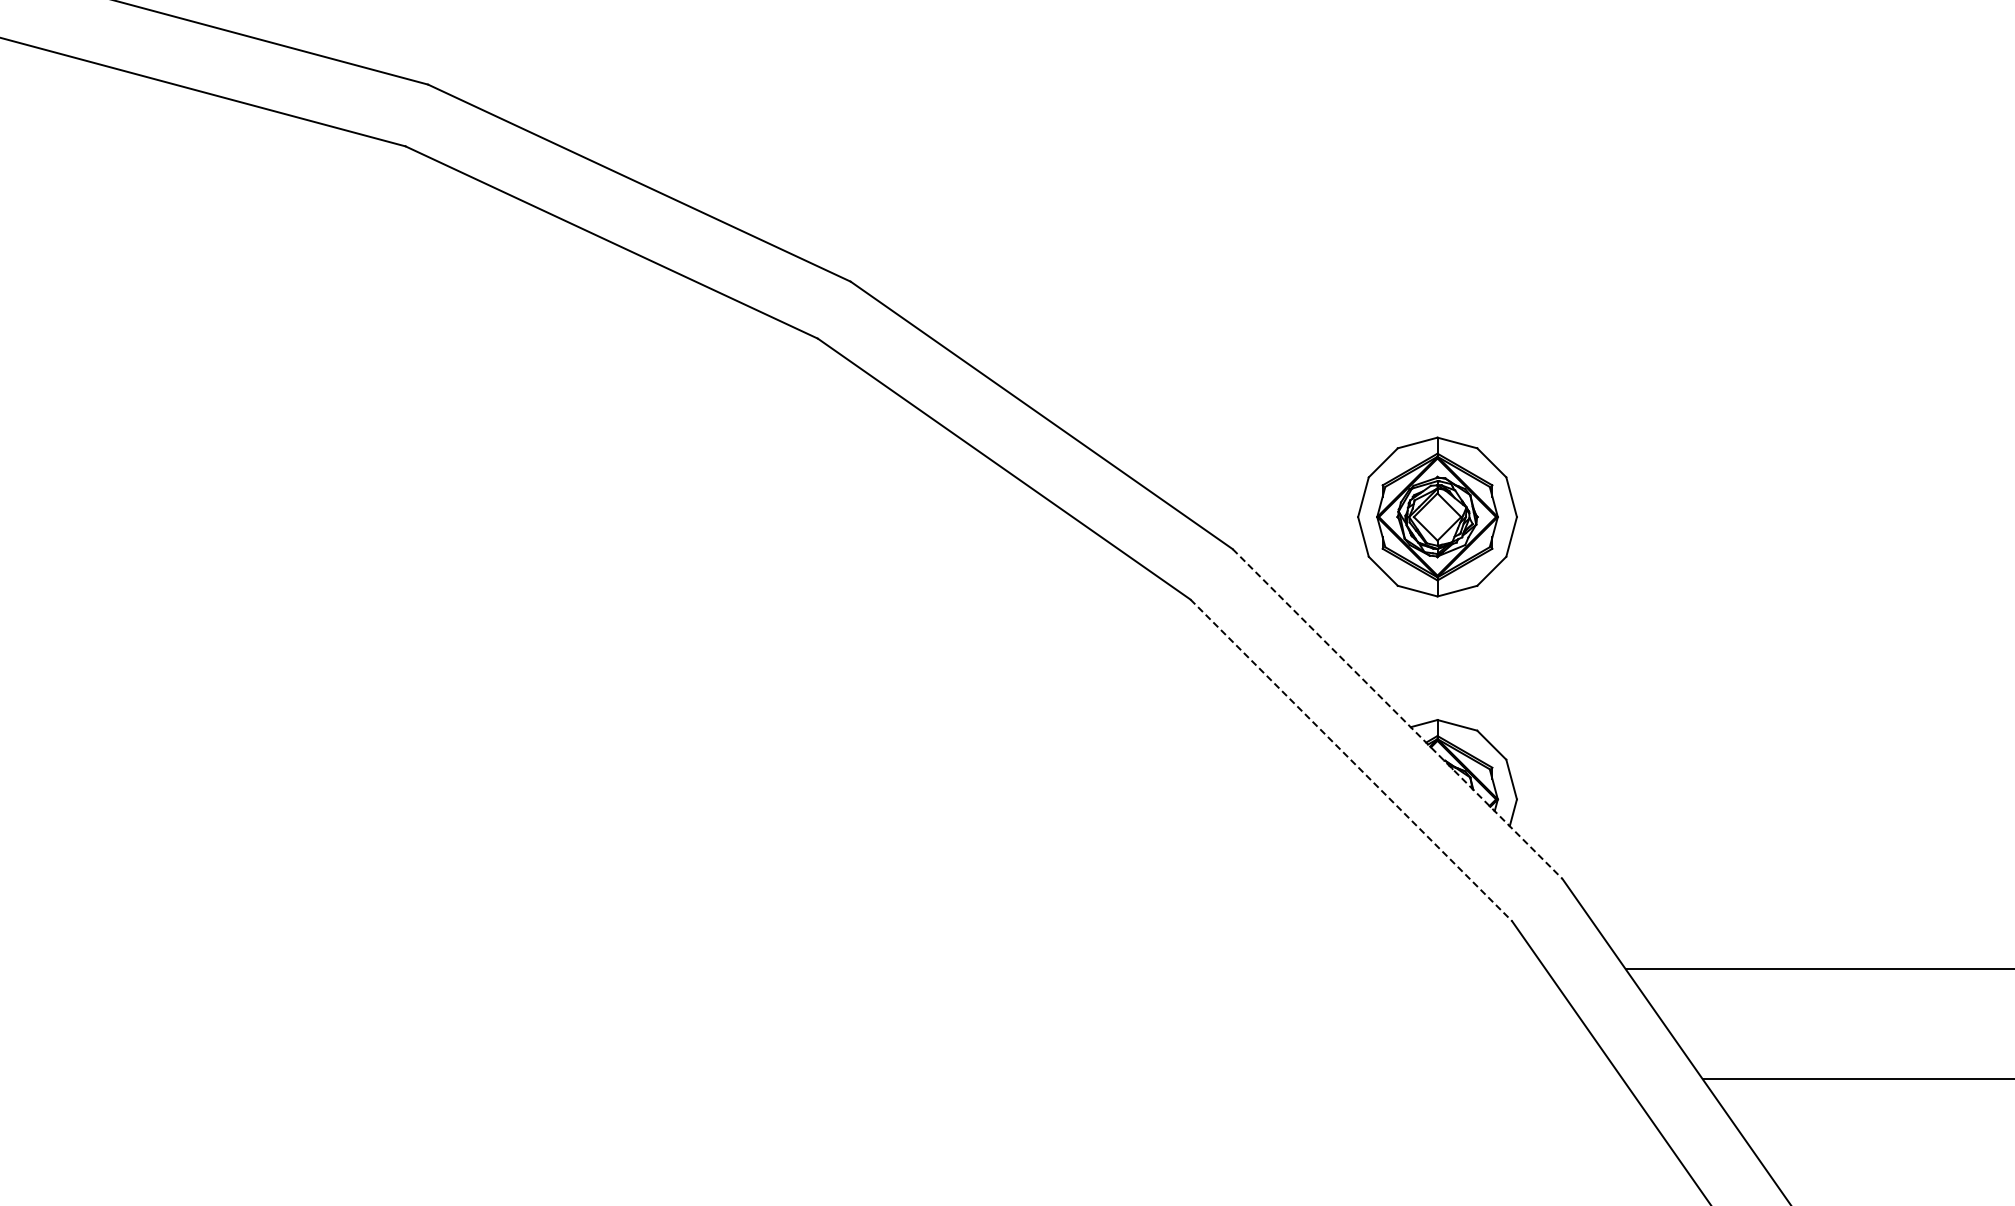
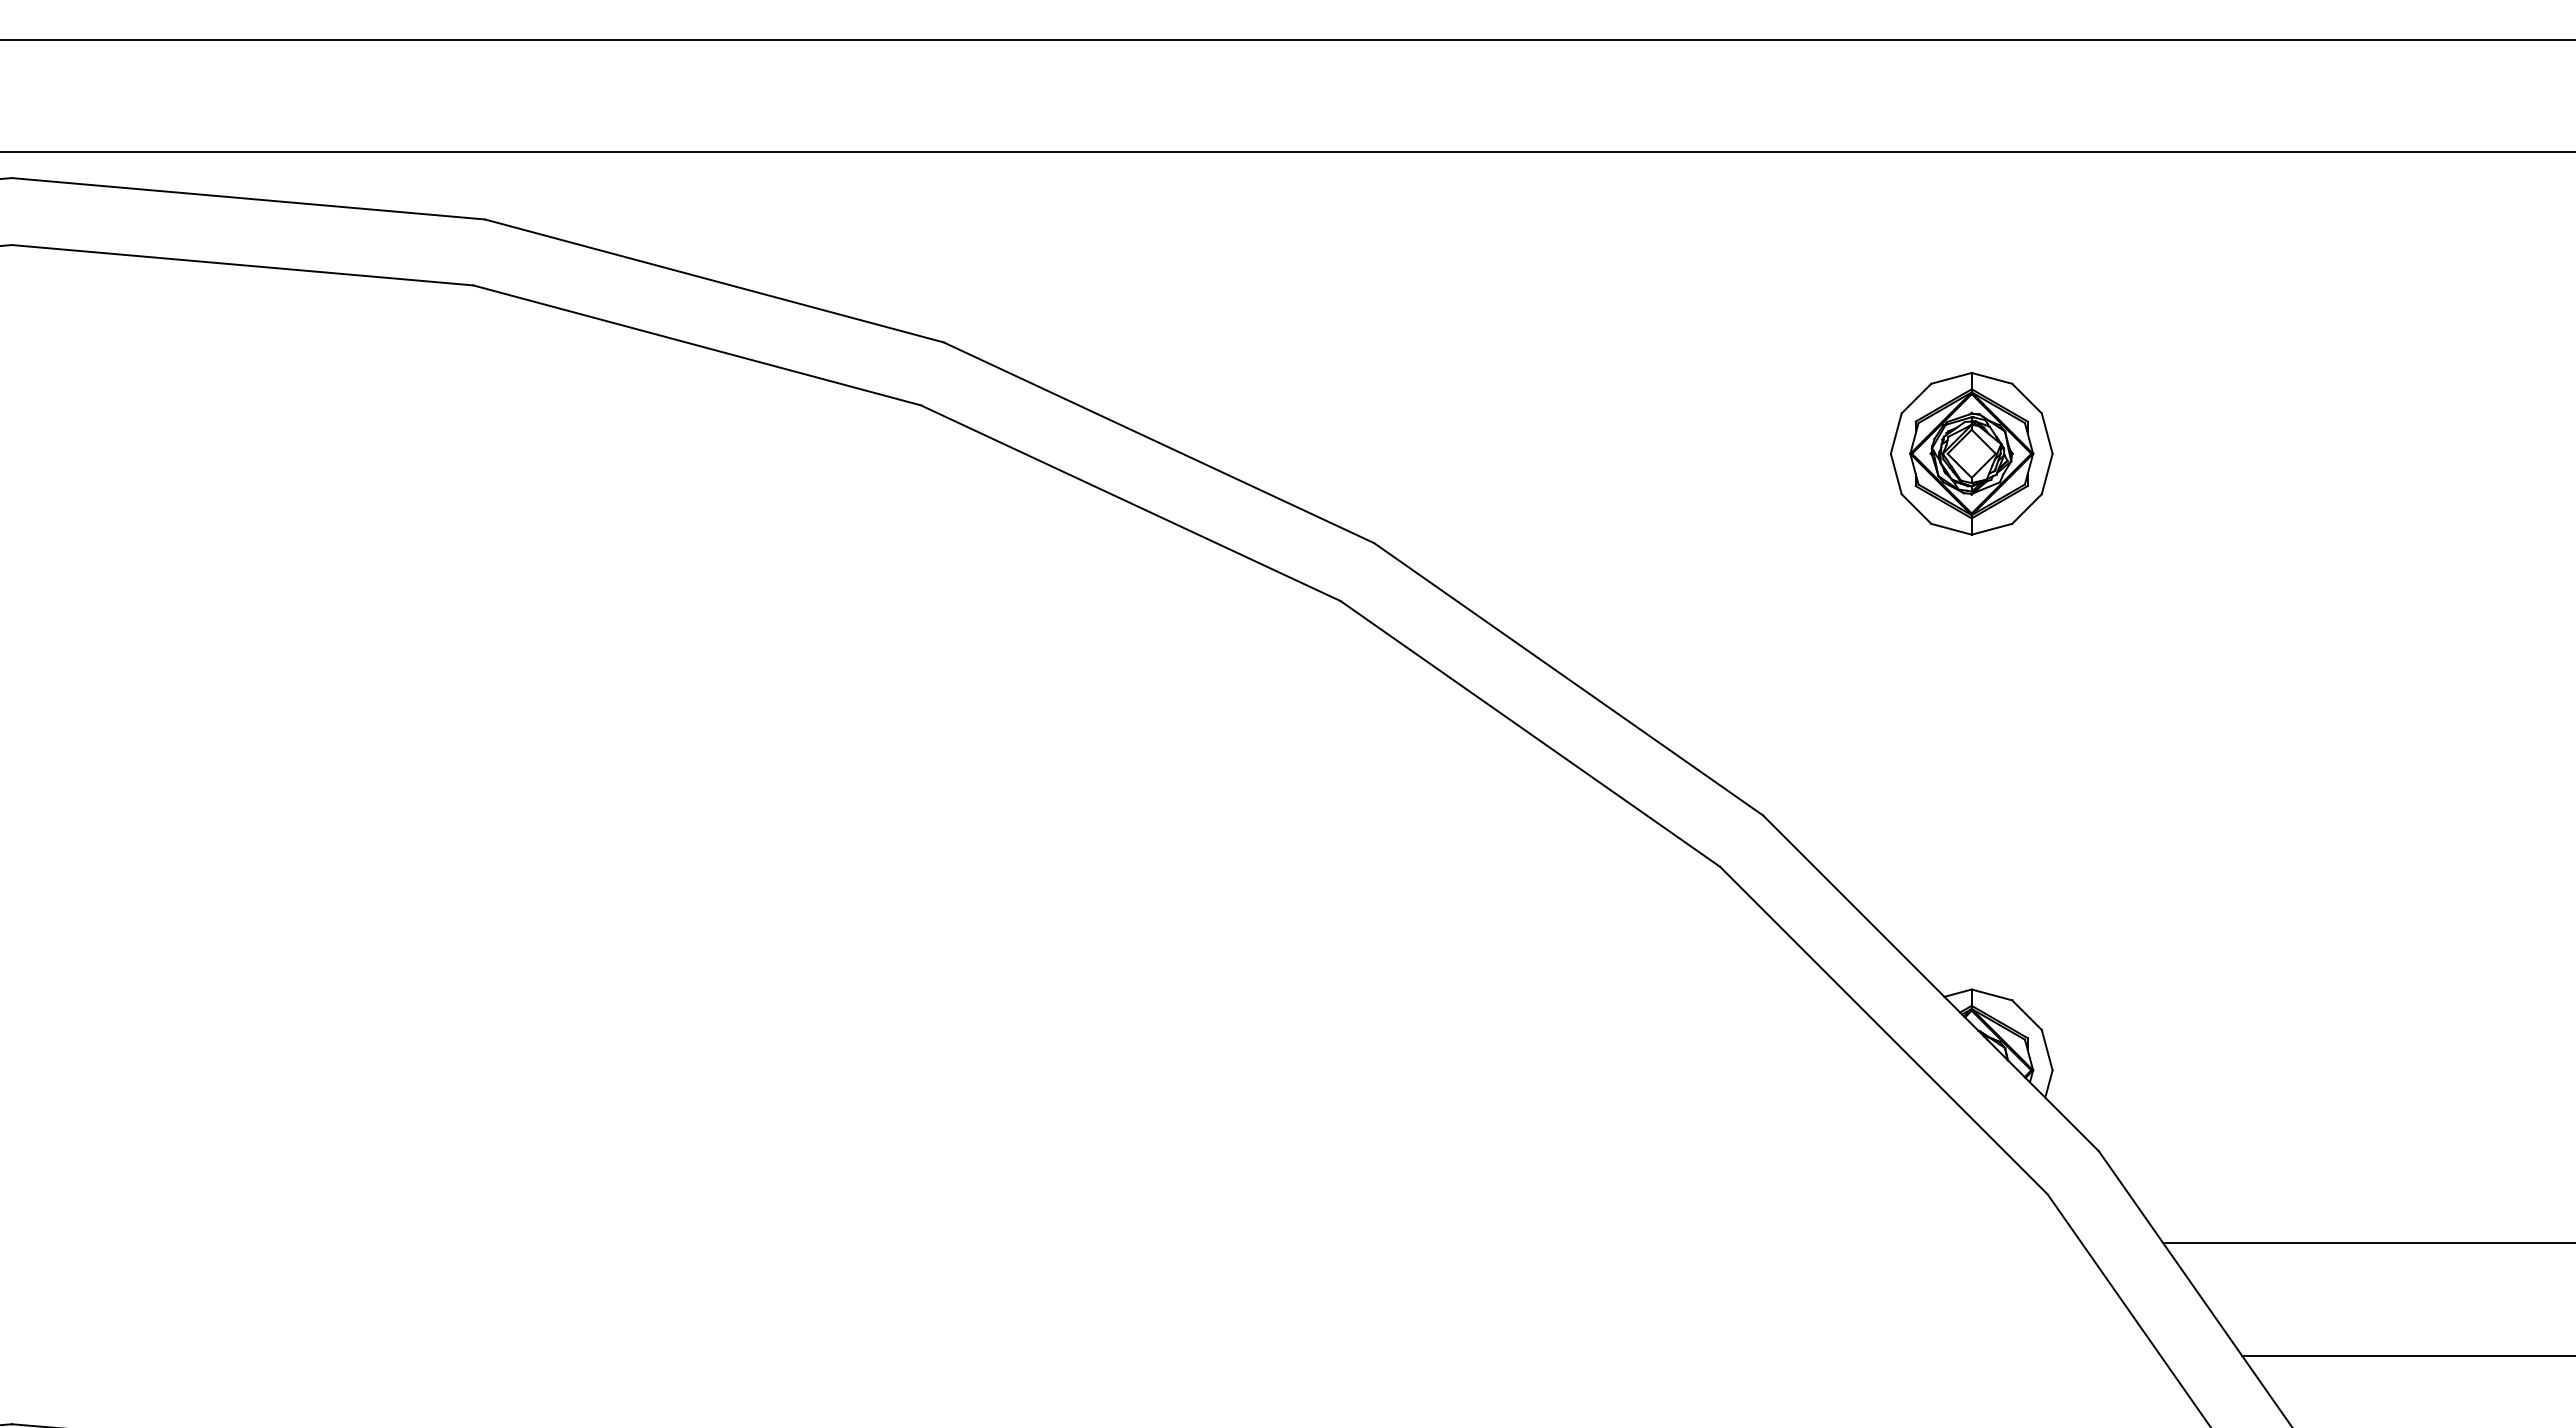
part: (1437, 516) -> (1971, 453), moved
line: (1398, 714) -> (1931, 983), dashed -> solid
line: (1350, 760) -> (1883, 1030), dashed -> solid

